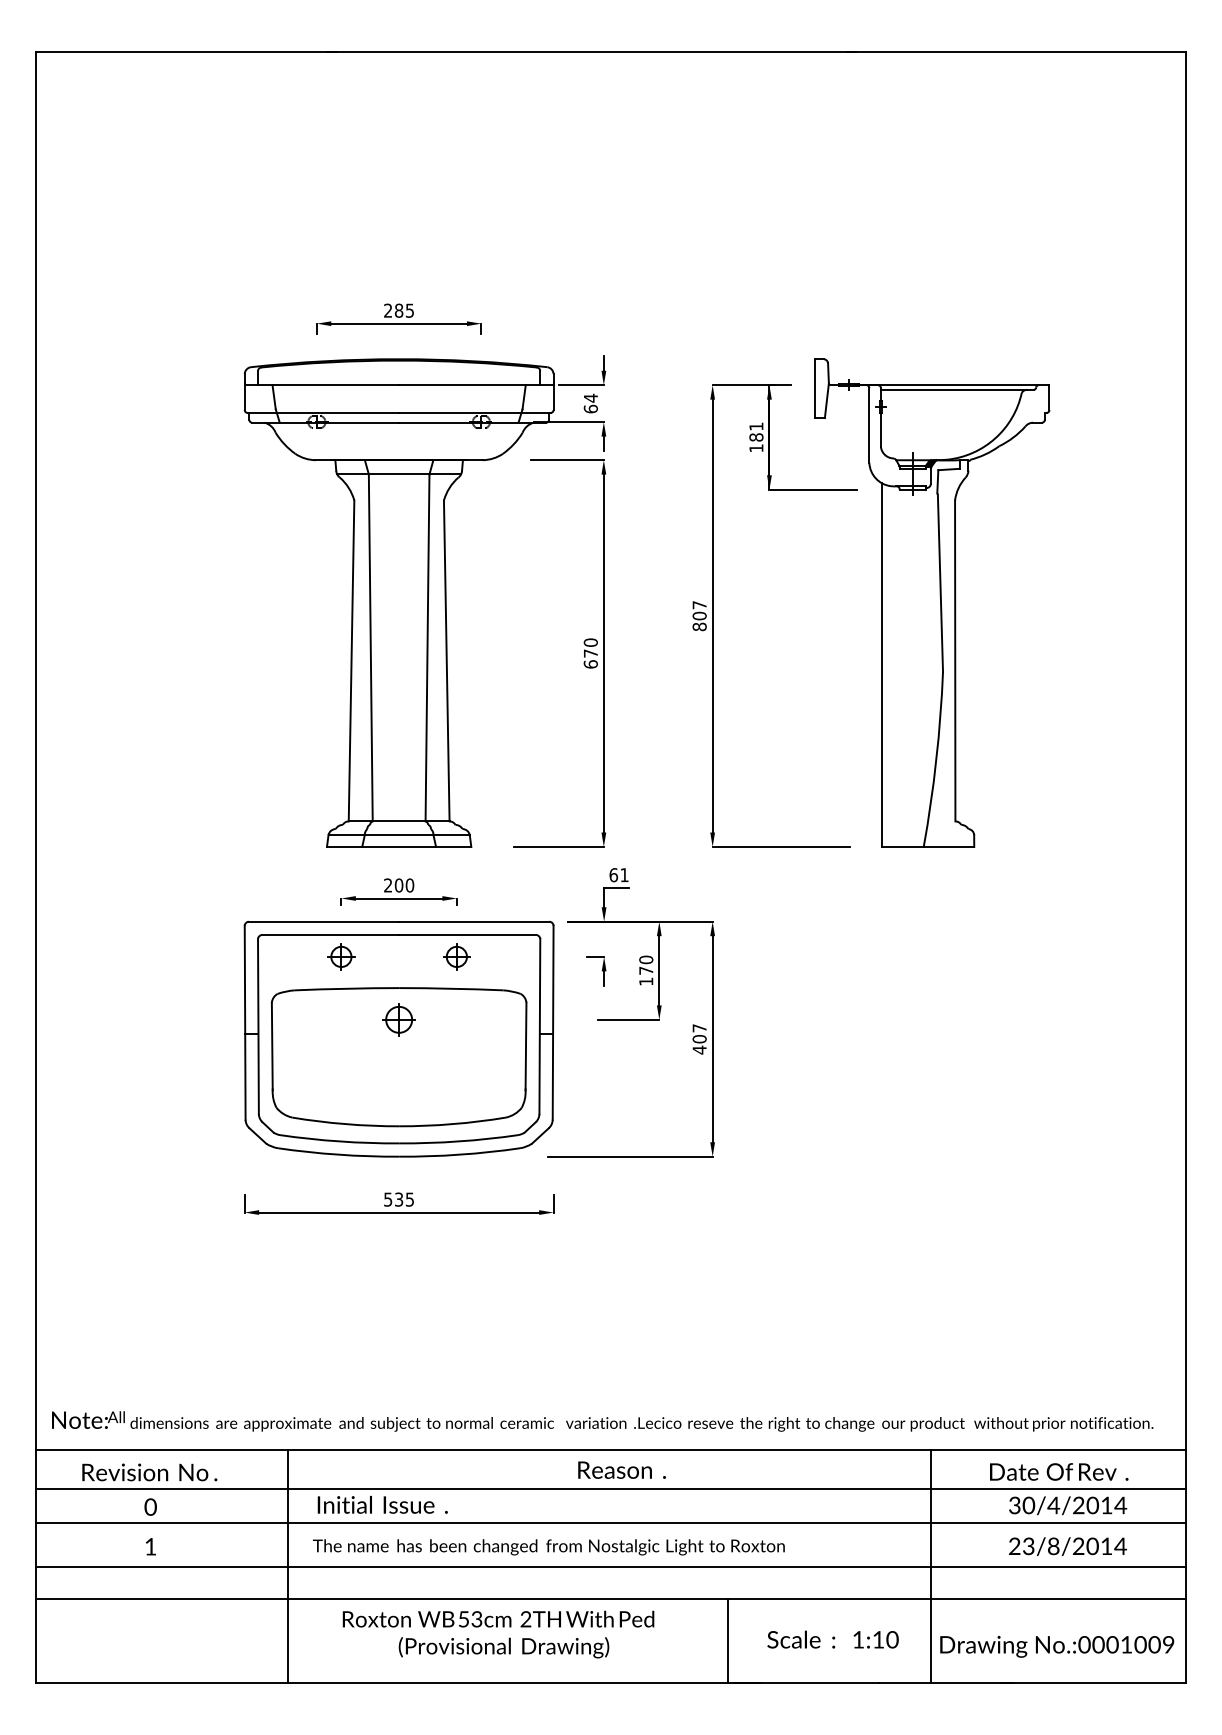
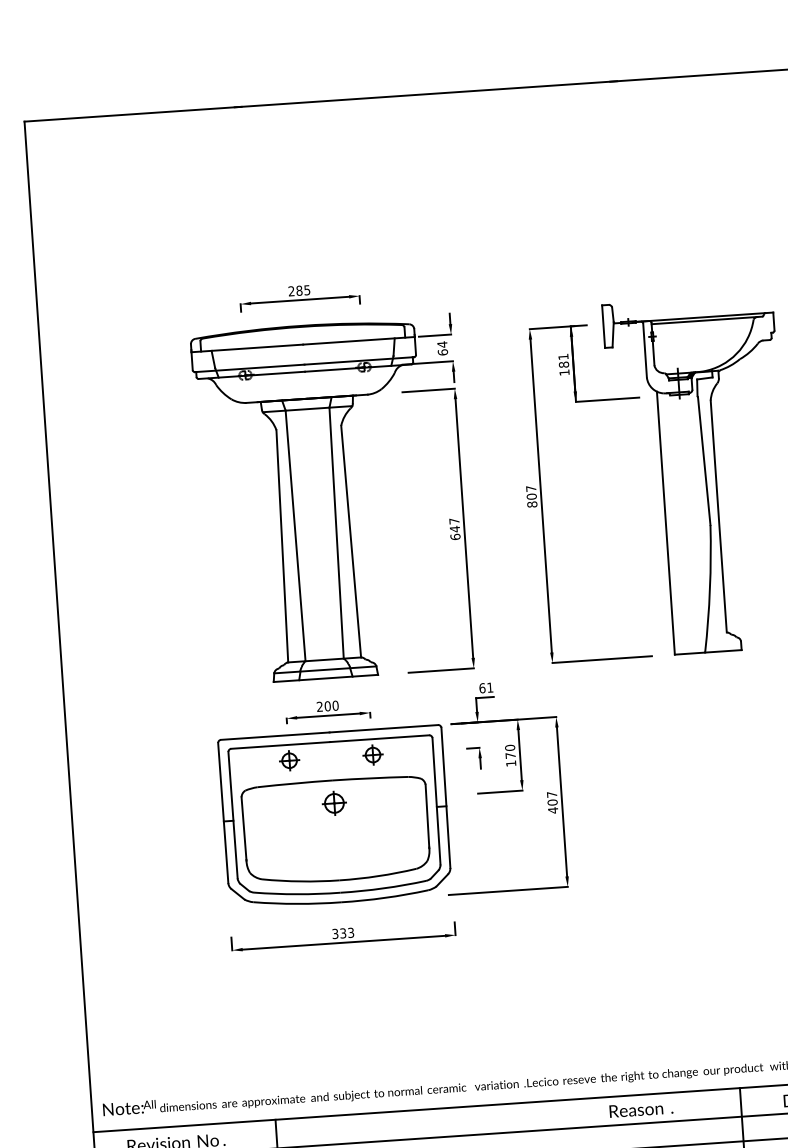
text: (590, 648) -> (454, 525), 670 -> 647
text: (398, 1198) -> (342, 932), 535 -> 333
text: (621, 1469) -> (640, 1109), moved

